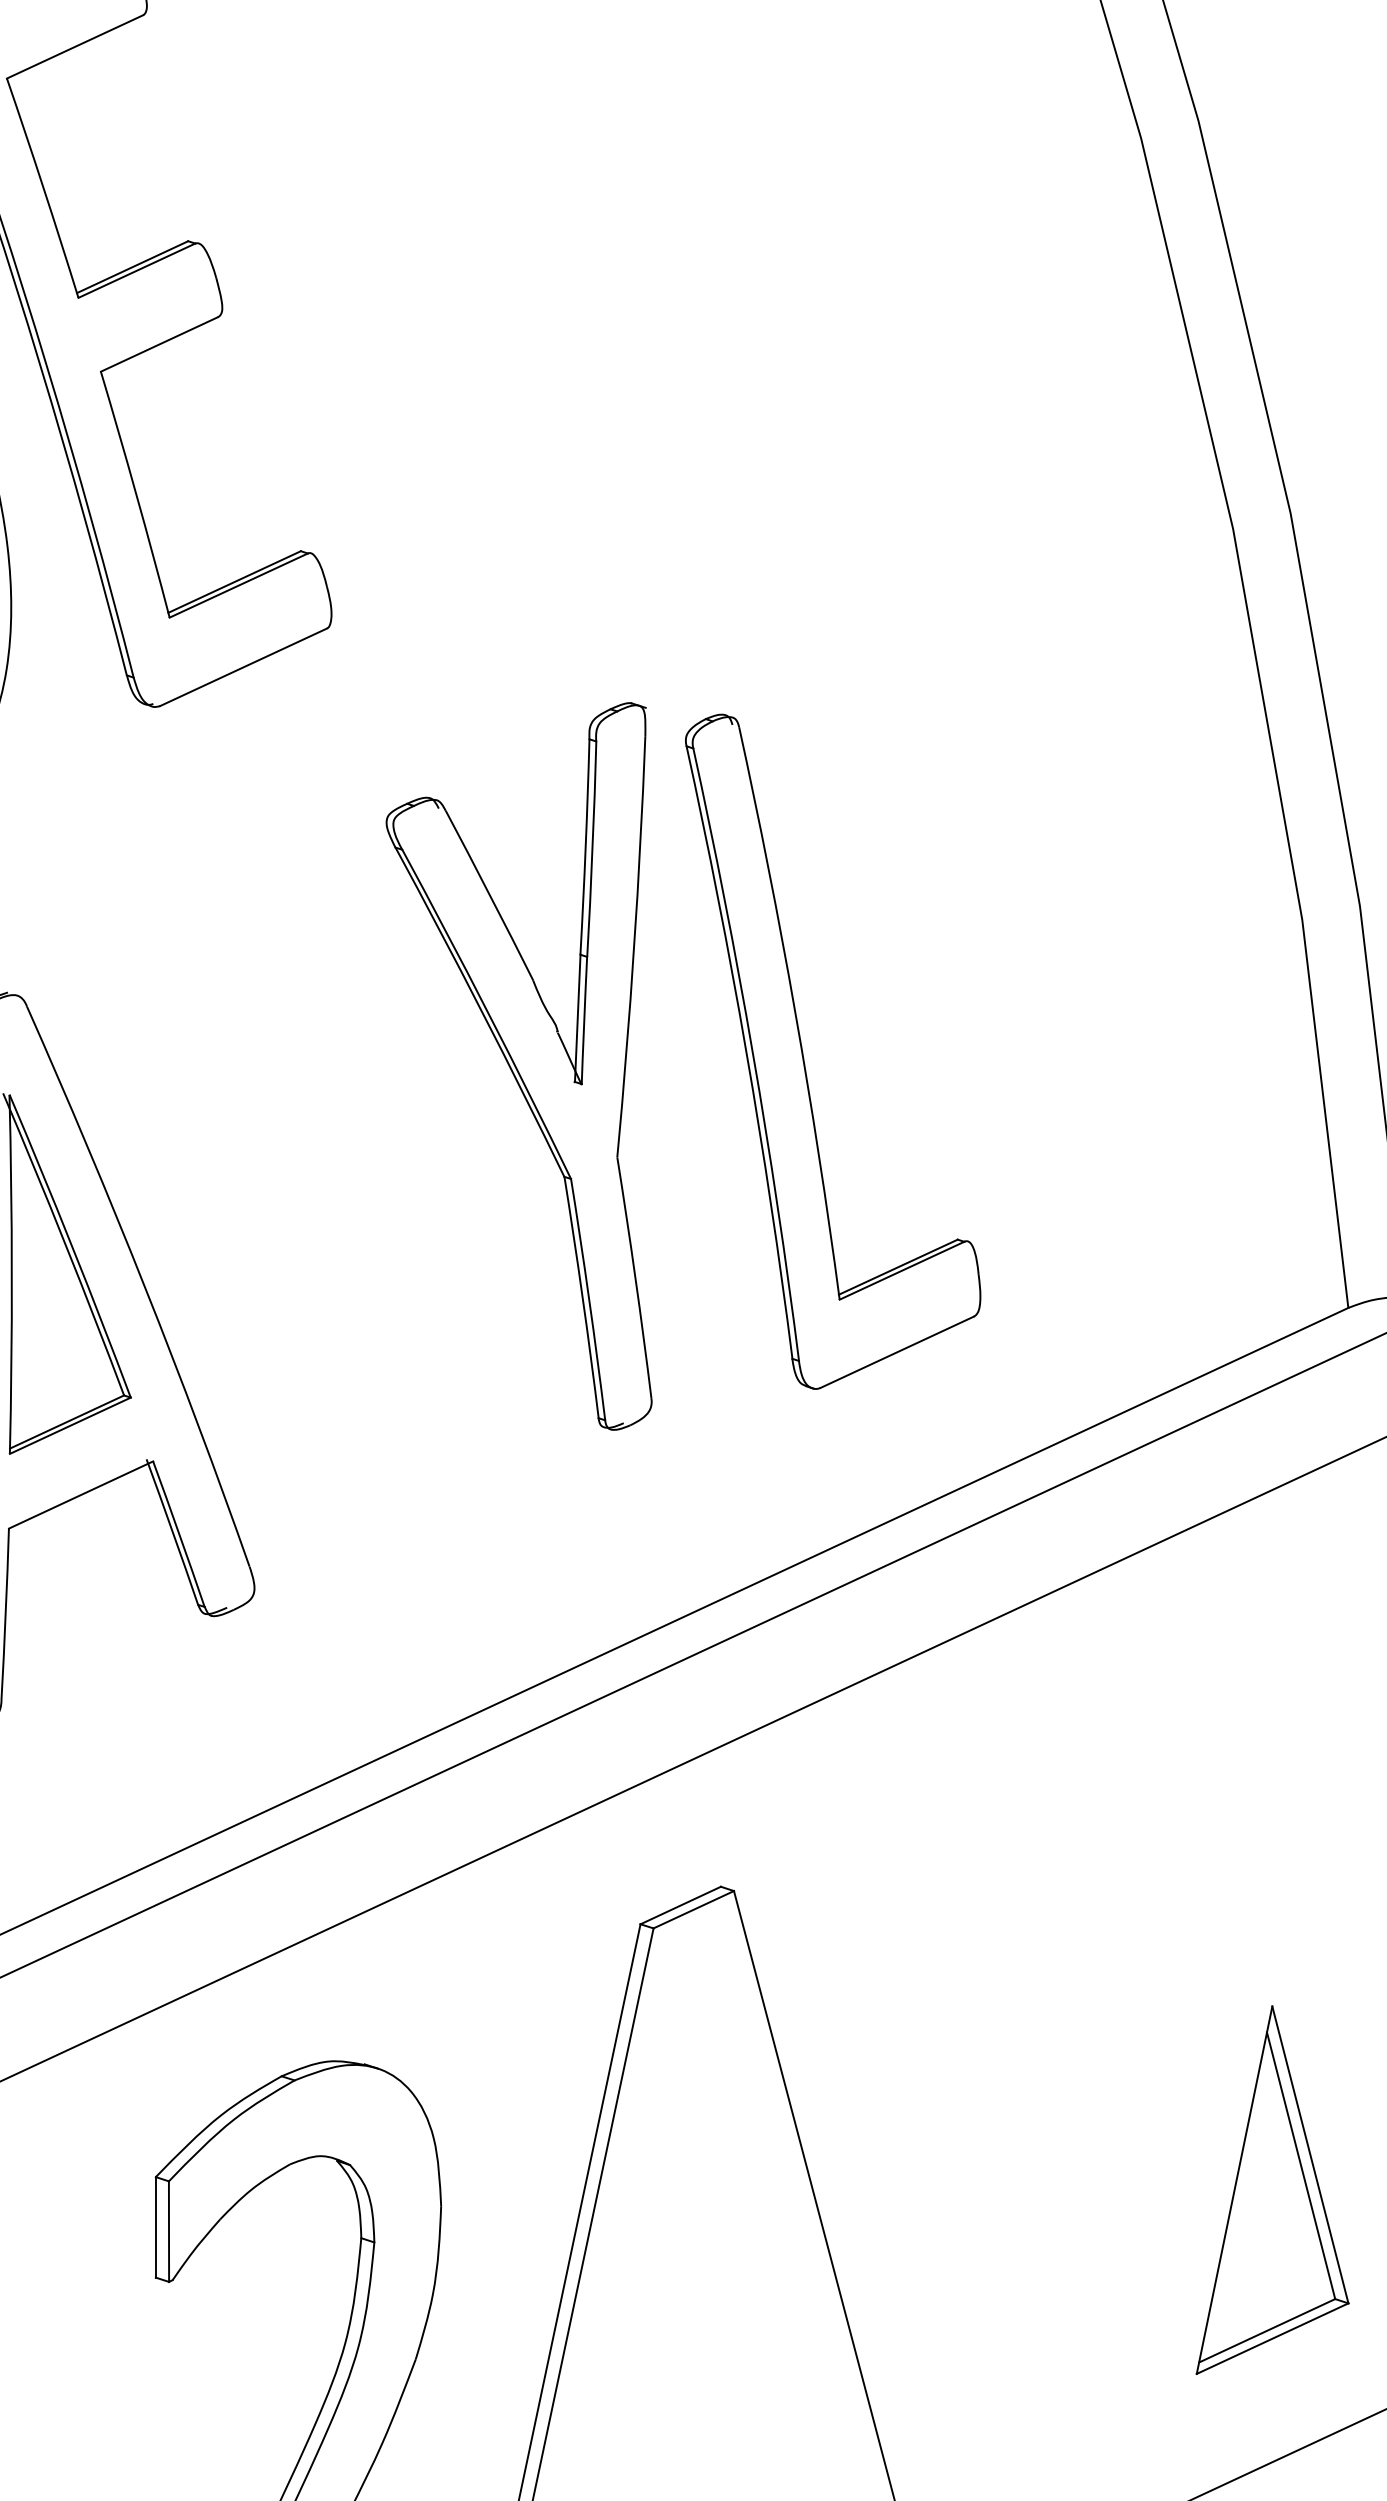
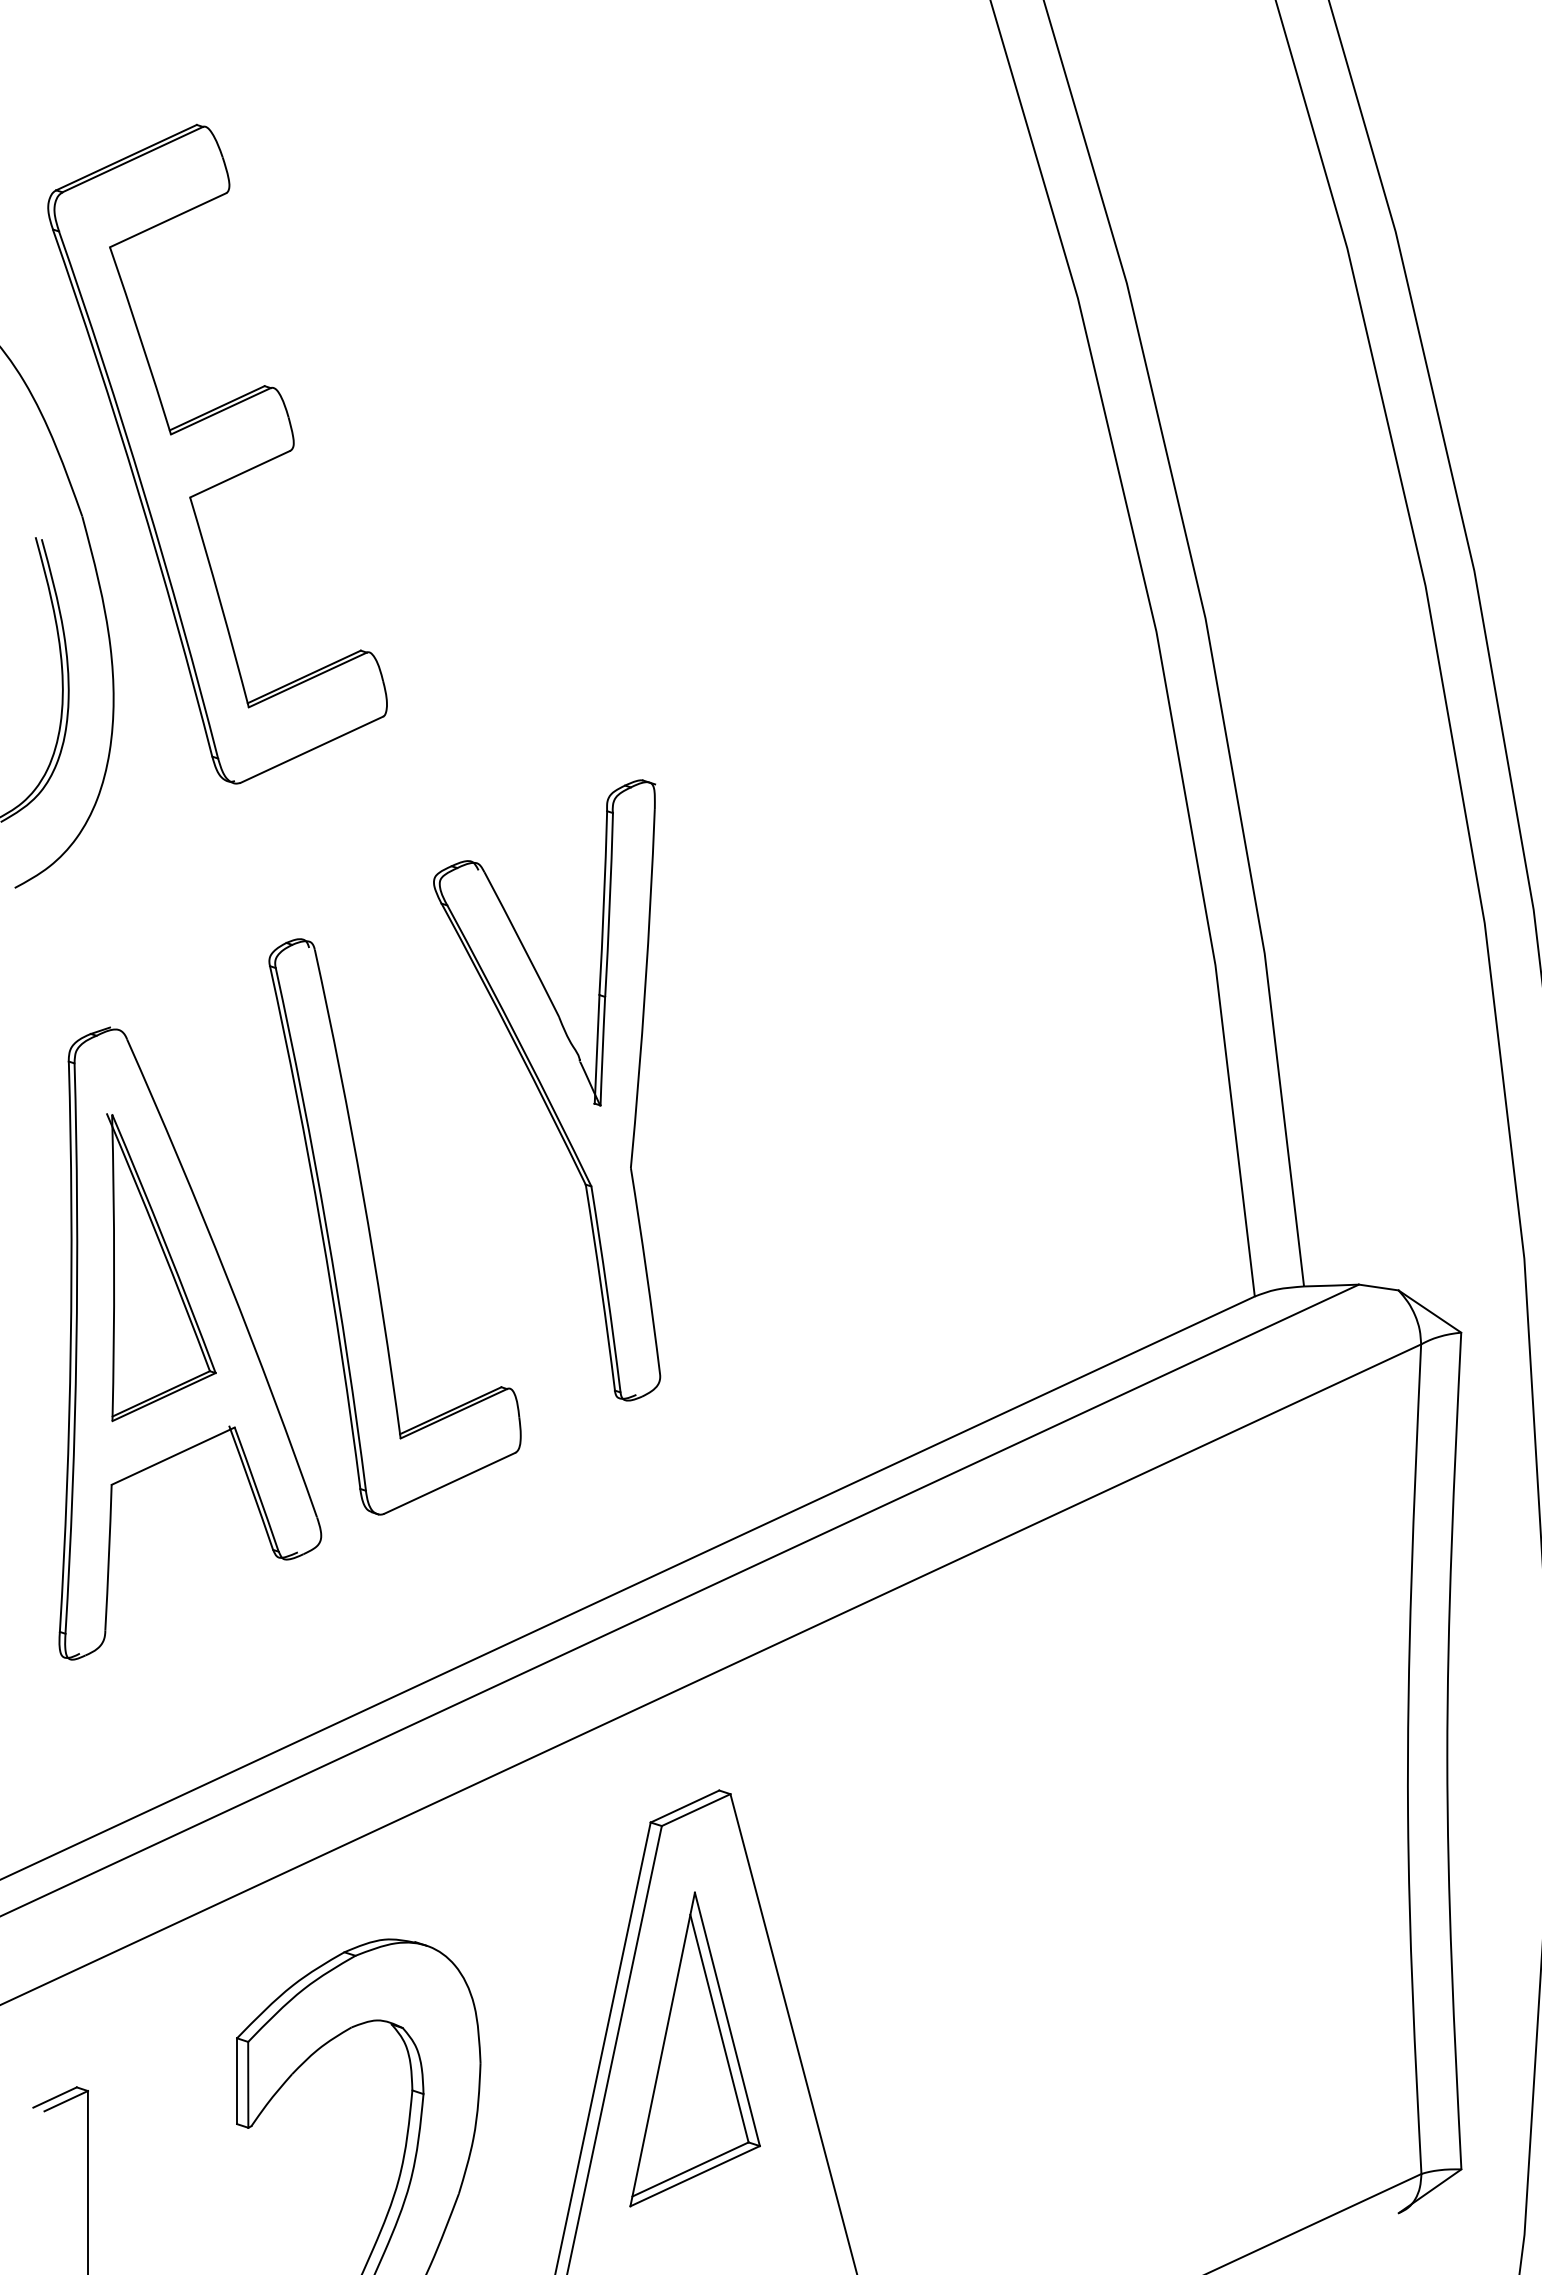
part: (804, 1056) -> (370, 1230), moved
part: (1271, 2190) -> (694, 2049), moved

